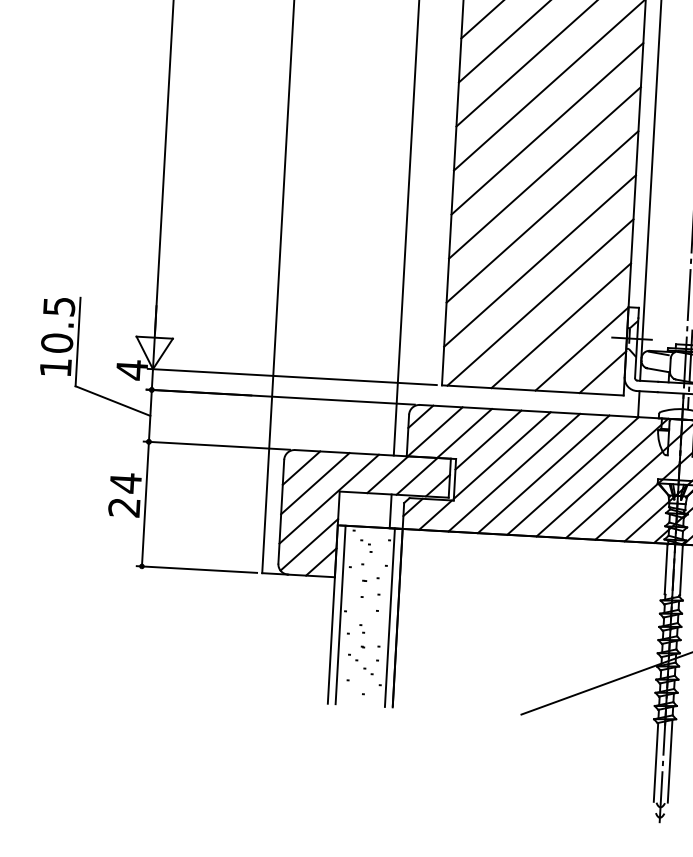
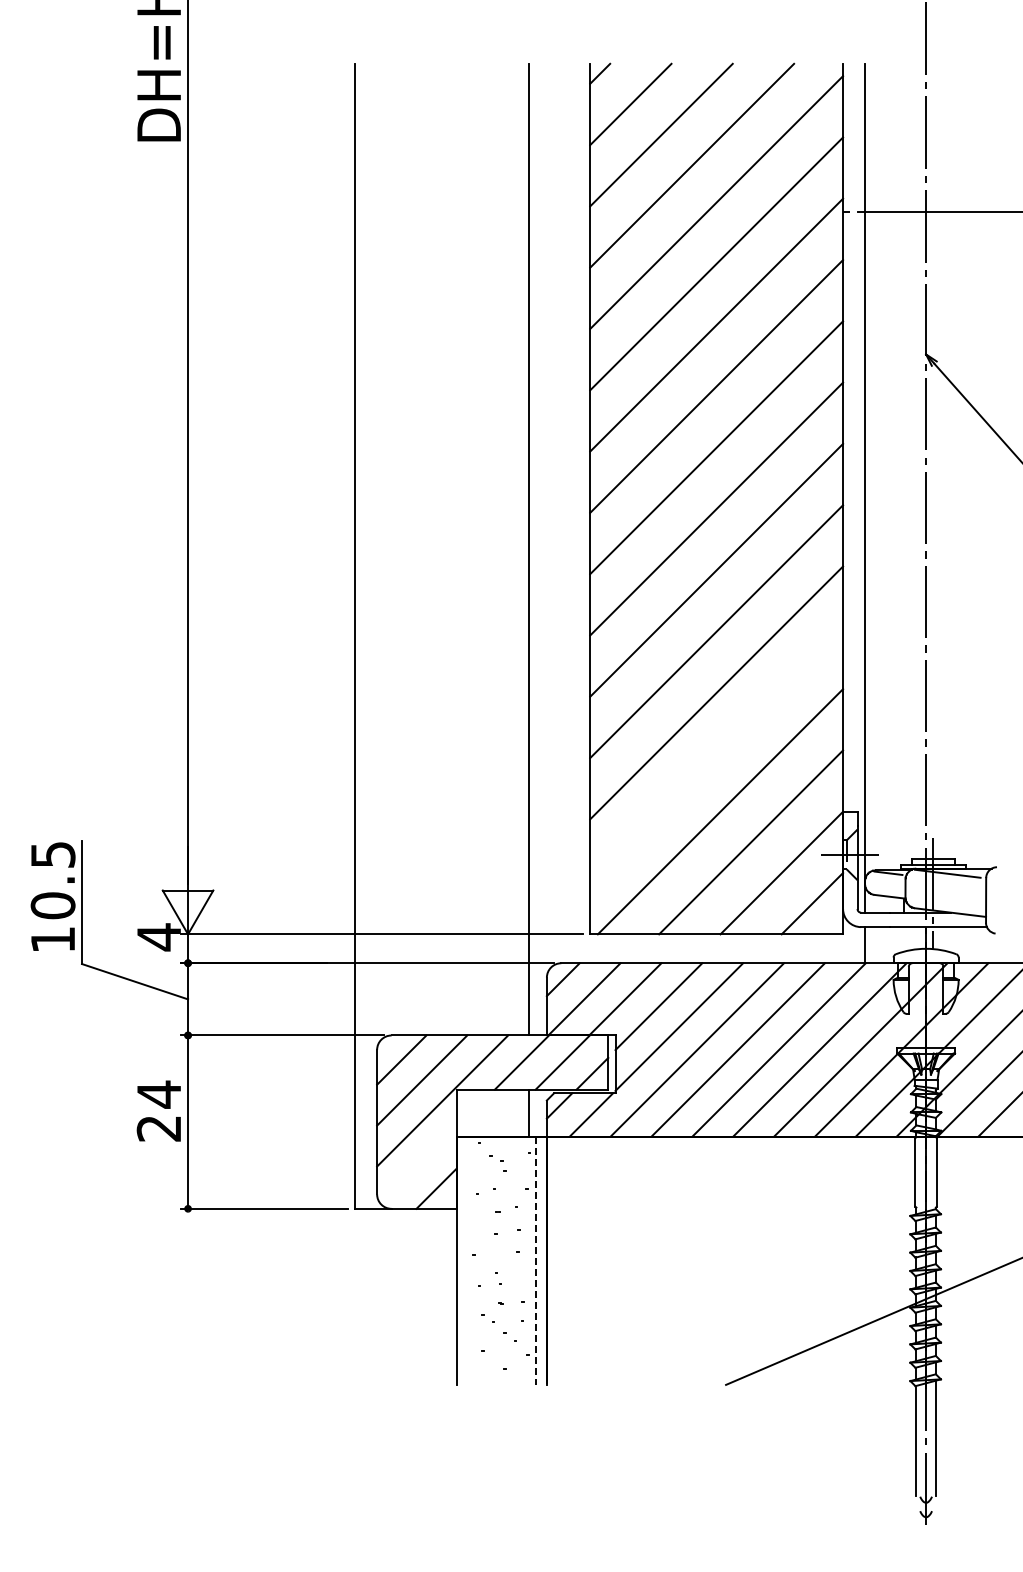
line: (539, 260) -> (716, 753), removed
line: (309, 544) -> (418, 1165), removed
line: (340, 614) -> (467, 1260), removed
line: (390, 618) -> (536, 1261), solid -> dashed

